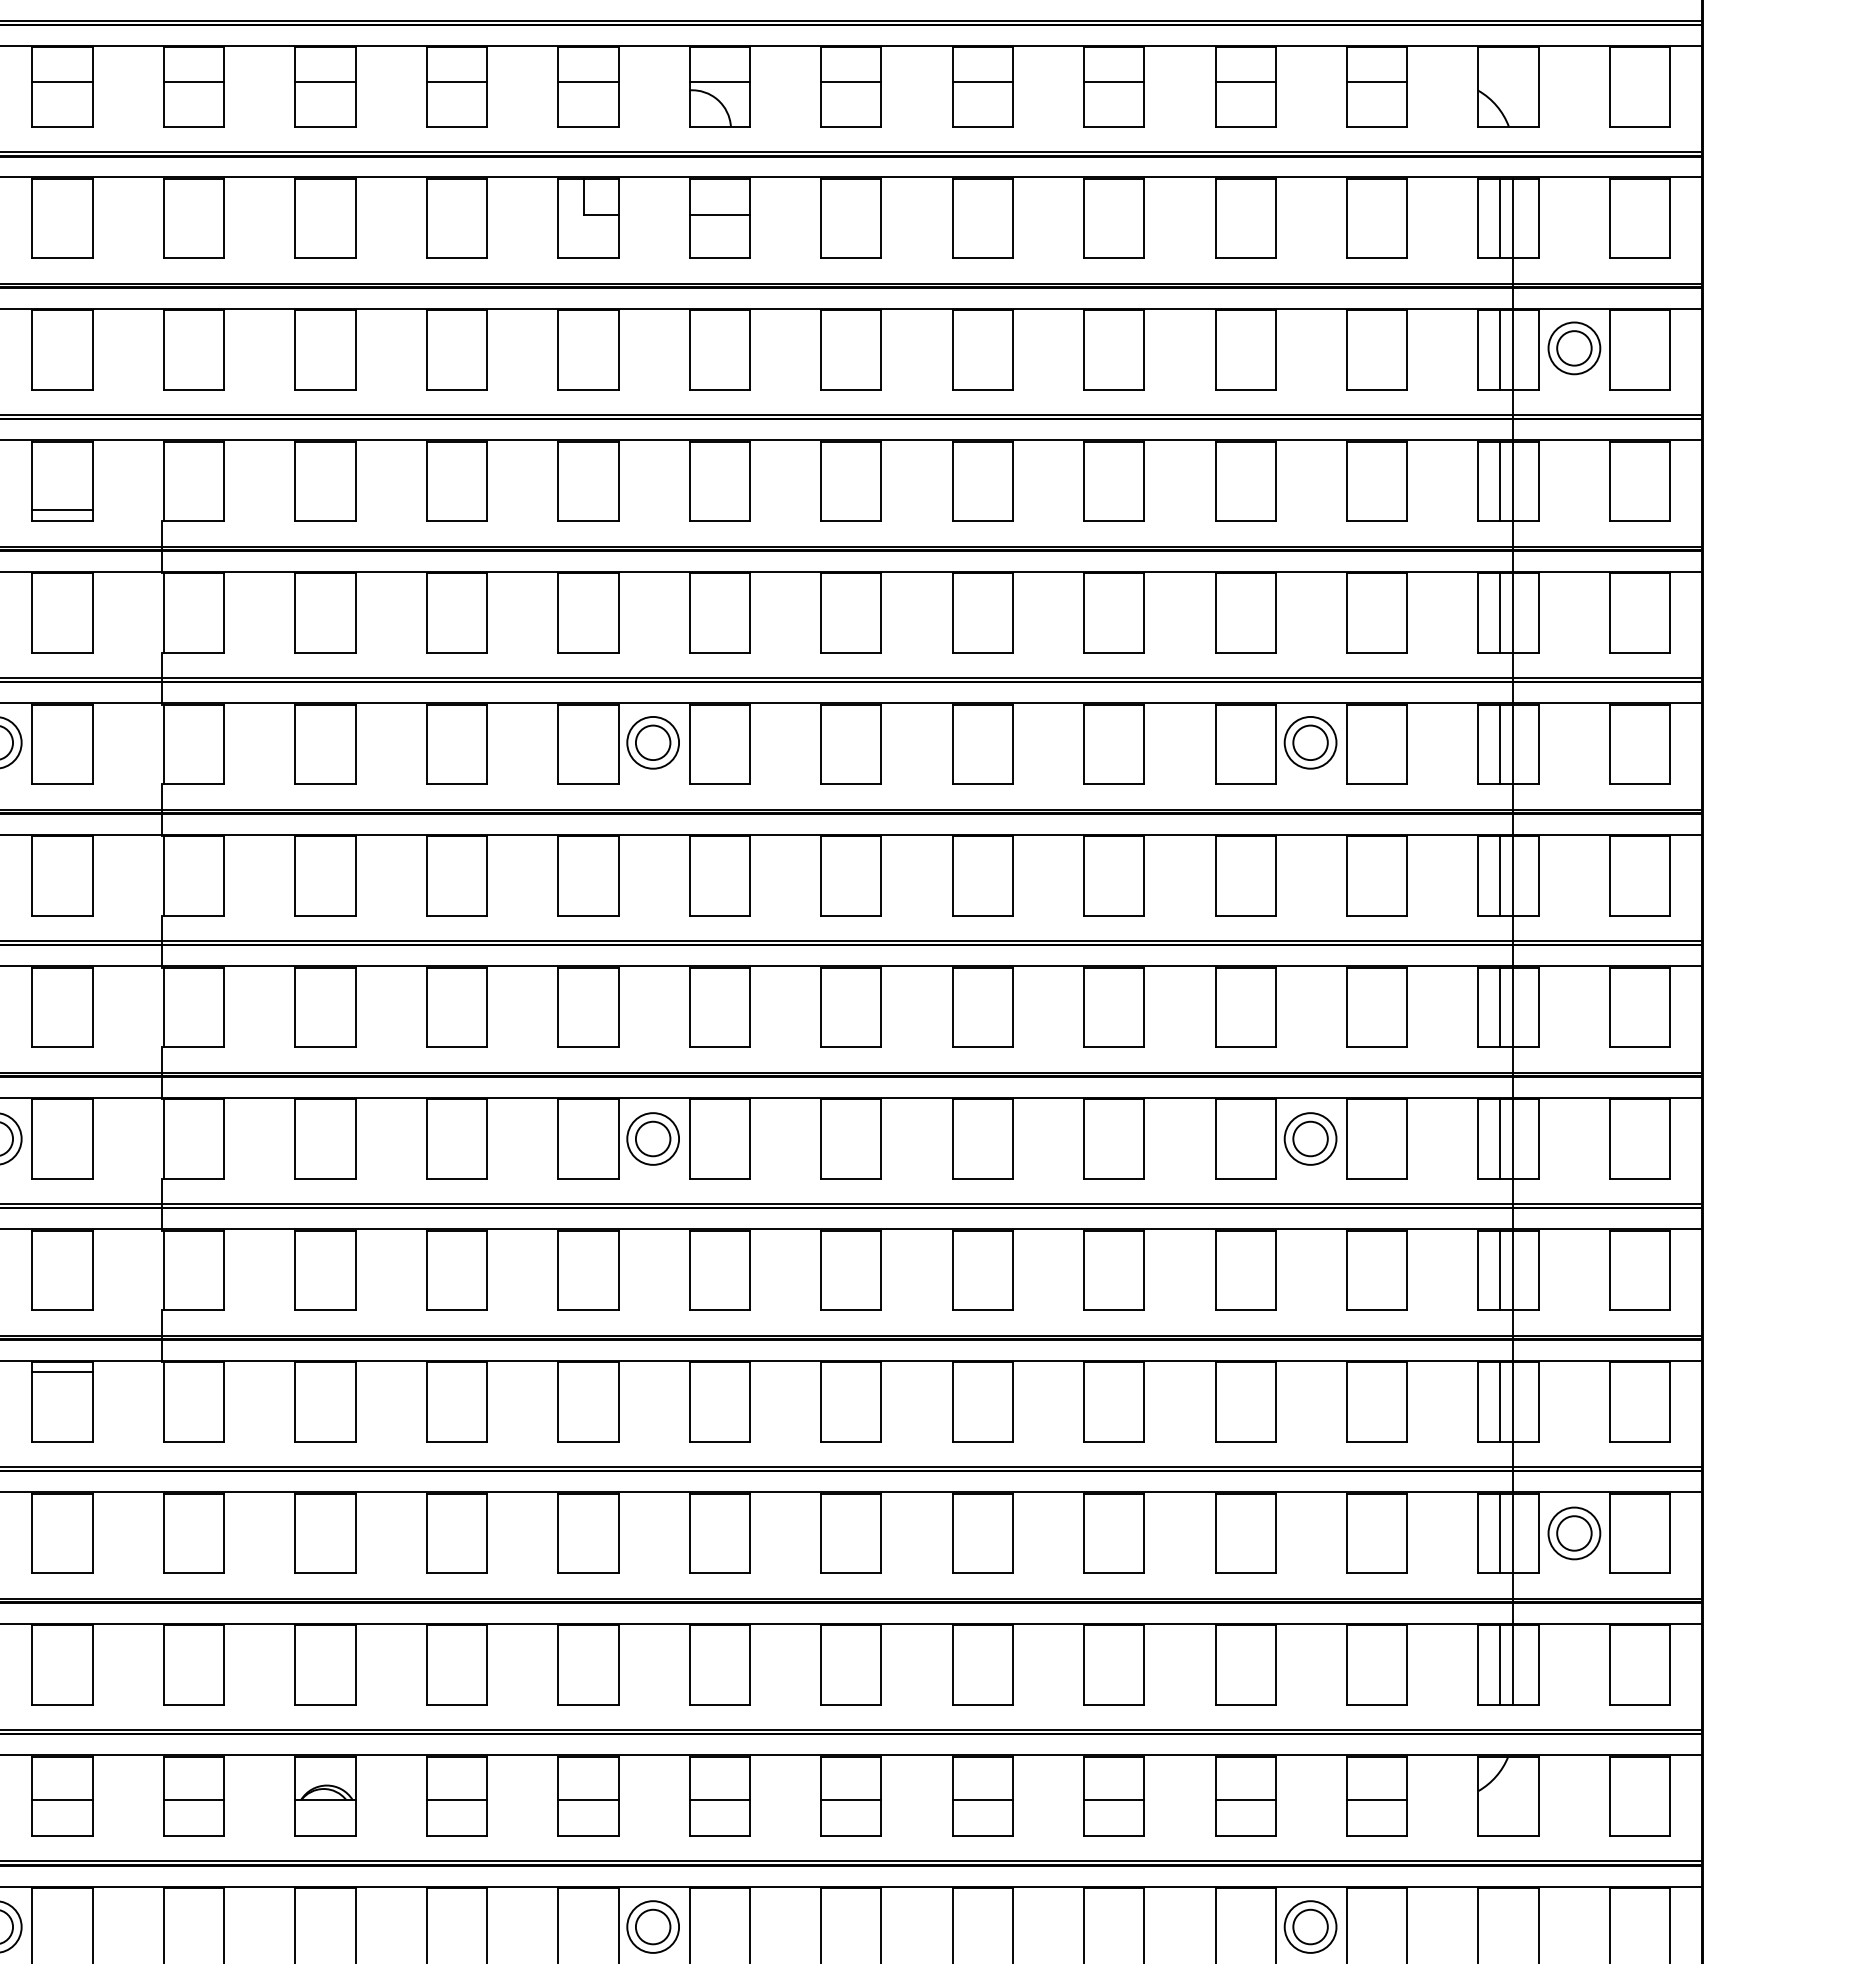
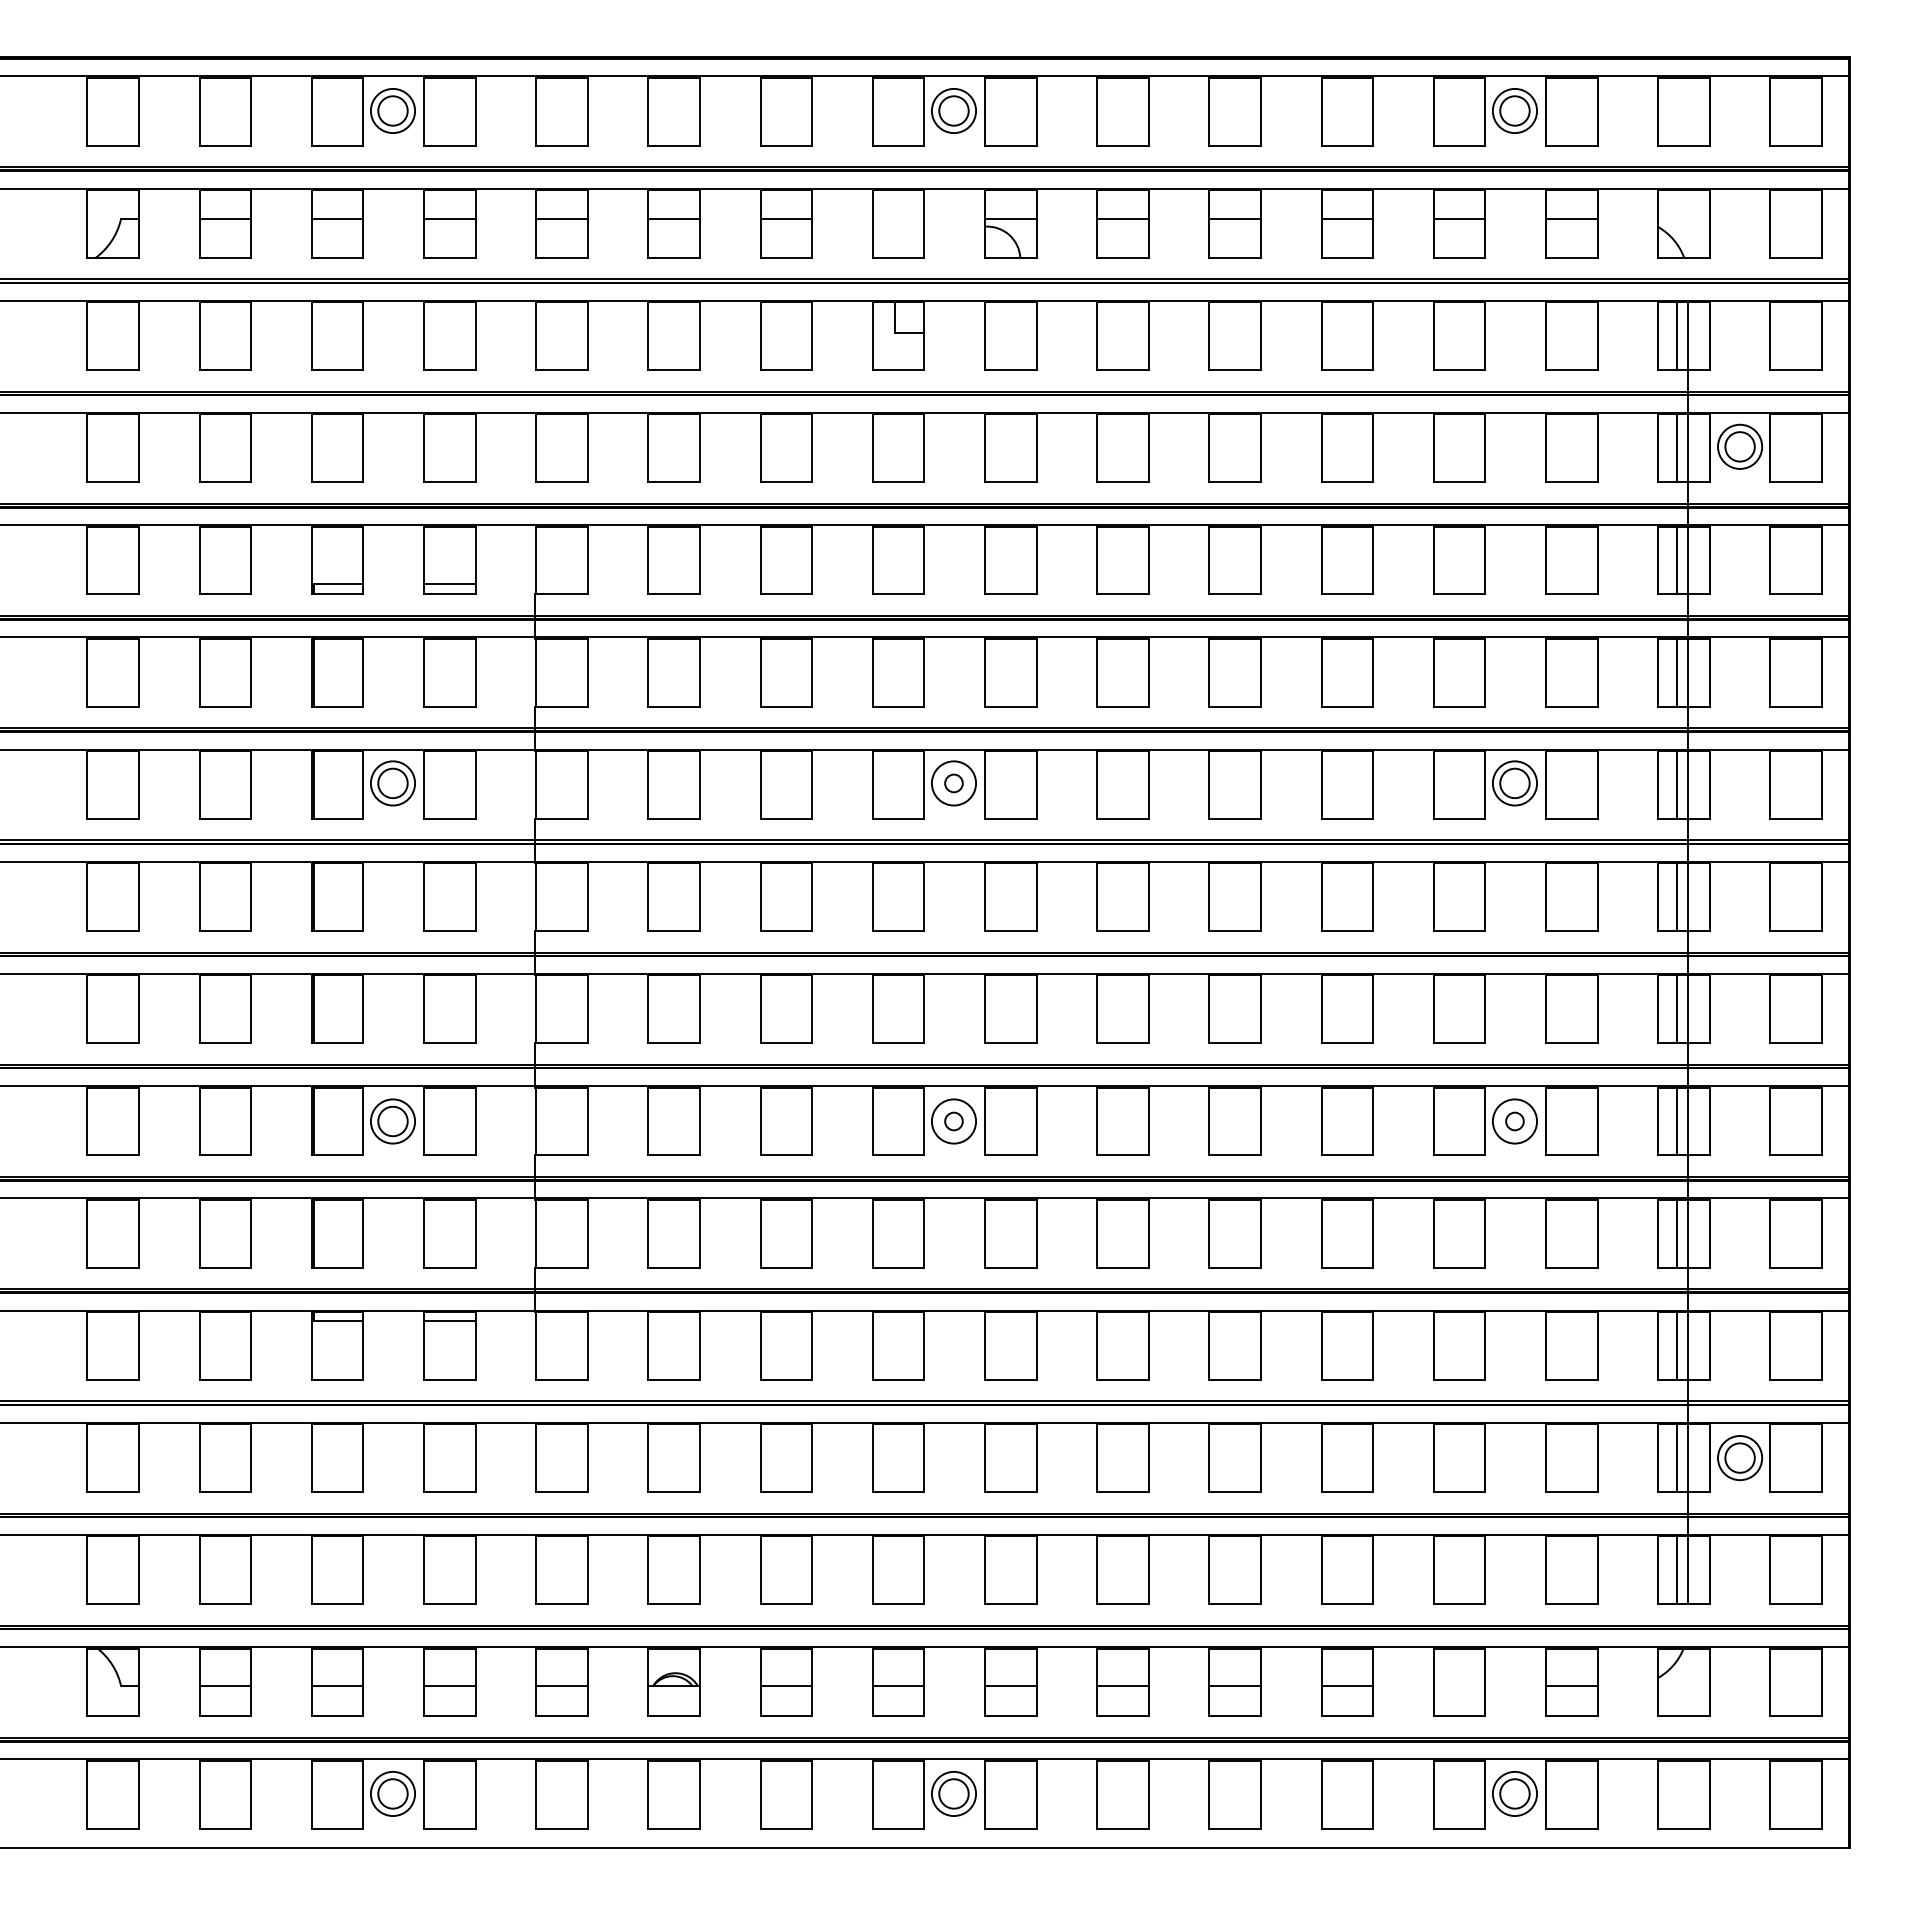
line: (588, 81) -> (898, 219), removed
line: (719, 215) -> (1010, 333), removed
circle: (652, 742) -> (953, 783), size x0.6
circle: (652, 1139) -> (953, 1121), size x0.6
circle: (1310, 1139) -> (1514, 1121), size x0.6
line: (1245, 1799) -> (1459, 1685), removed

